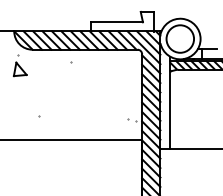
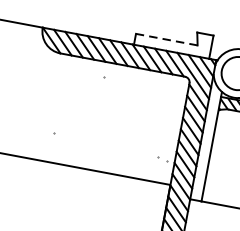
line: (117, 22) -> (167, 39), solid -> dashed
part: (19, 65) -> (41, 69), removed

